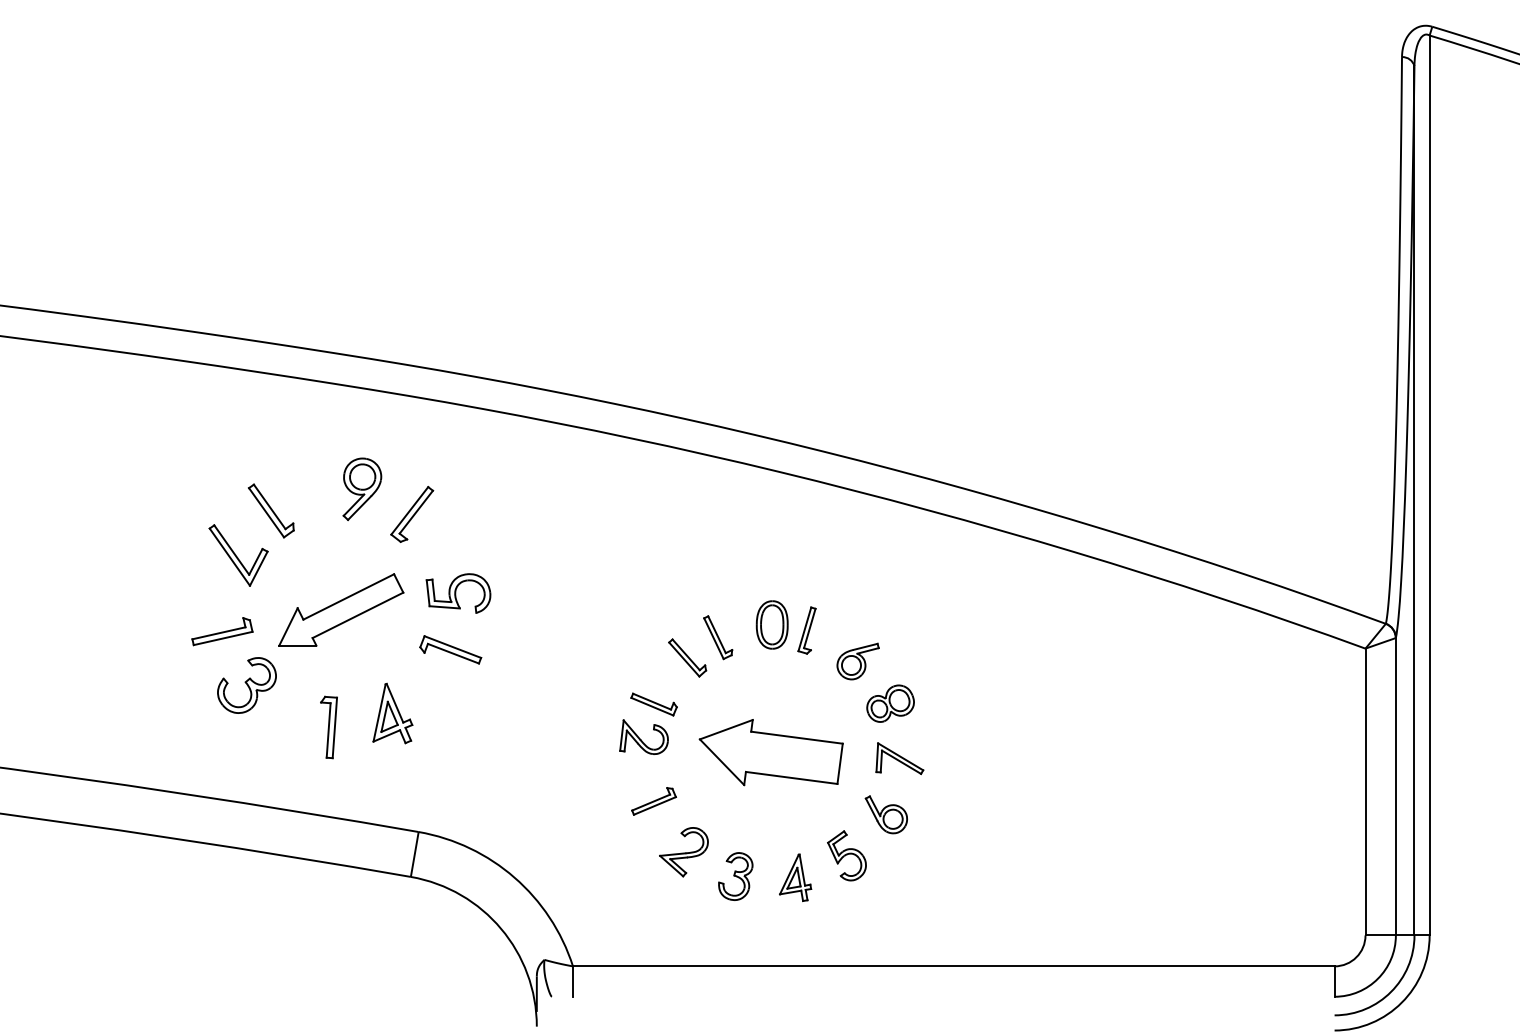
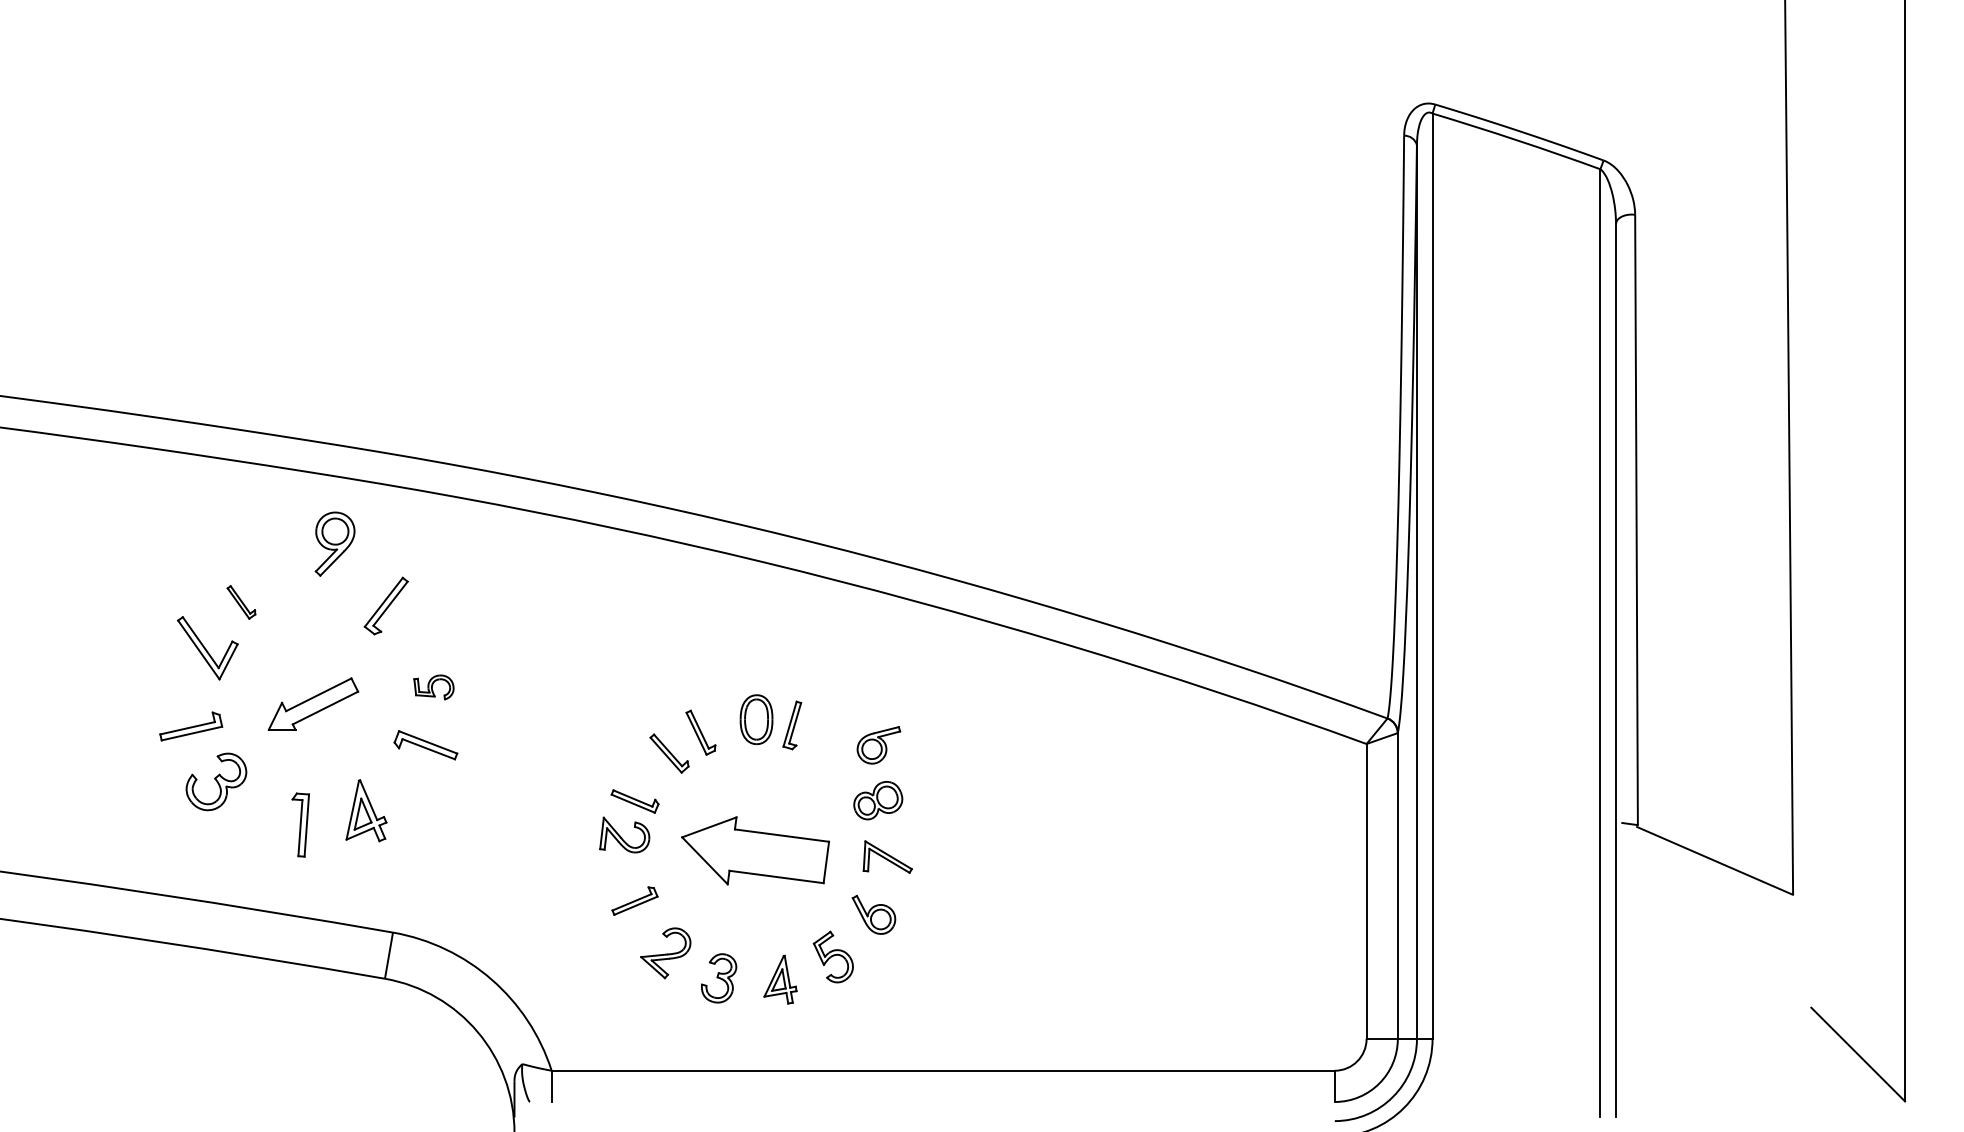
part: (361, 488) -> (334, 543), moved
part: (271, 511) -> (241, 602), size x0.6
part: (458, 593) -> (433, 687), size x0.6
part: (341, 609) -> (313, 703), size x0.7
part: (857, 661) -> (878, 745), moved

